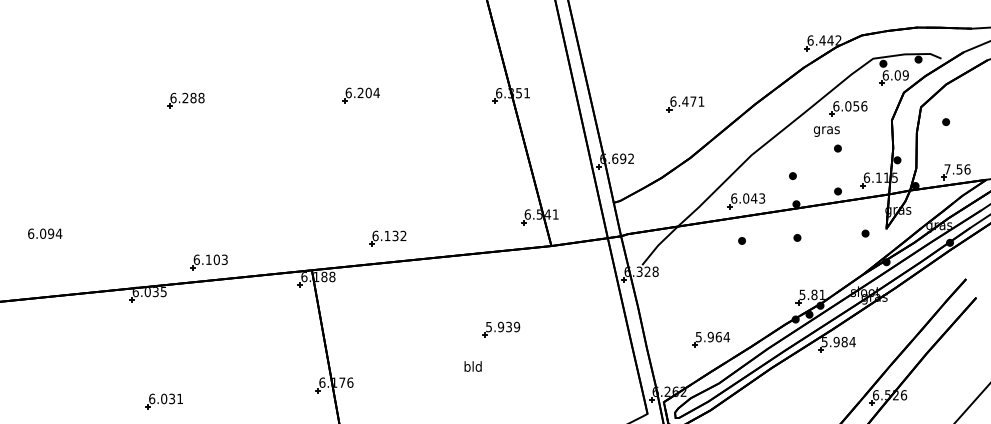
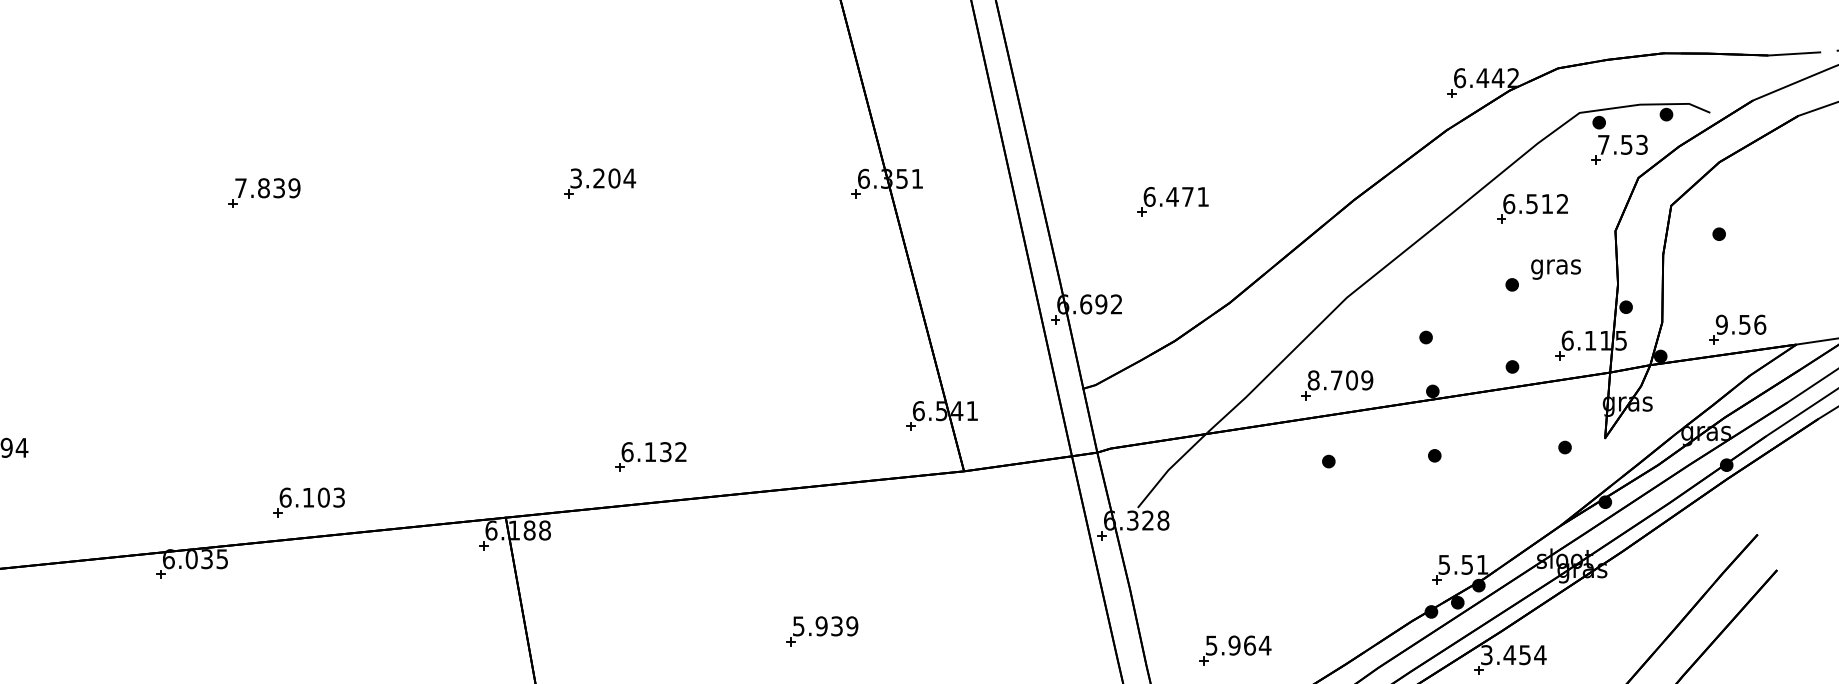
text: (895, 75) -> (1622, 145), 6.09 -> 7.53
text: (348, 92) -> (575, 177), 6.204 -> 3.204
text: (187, 97) -> (267, 187), 6.288 -> 7.839
part: (685, 104) -> (1172, 202), moved
text: (856, 106) -> (1547, 204), 6.056 -> 6.512
text: (826, 131) -> (1555, 269), moved
text: (947, 169) -> (1721, 324), 7.56 -> 9.56
text: (748, 198) -> (1341, 380), 6.043 -> 8.709
text: (814, 294) -> (1467, 564), 5.81 -> 5.51
part: (501, 329) -> (822, 631), moved
part: (711, 339) -> (1235, 650), moved
text: (834, 341) -> (1505, 653), 5.984 -> 3.454

